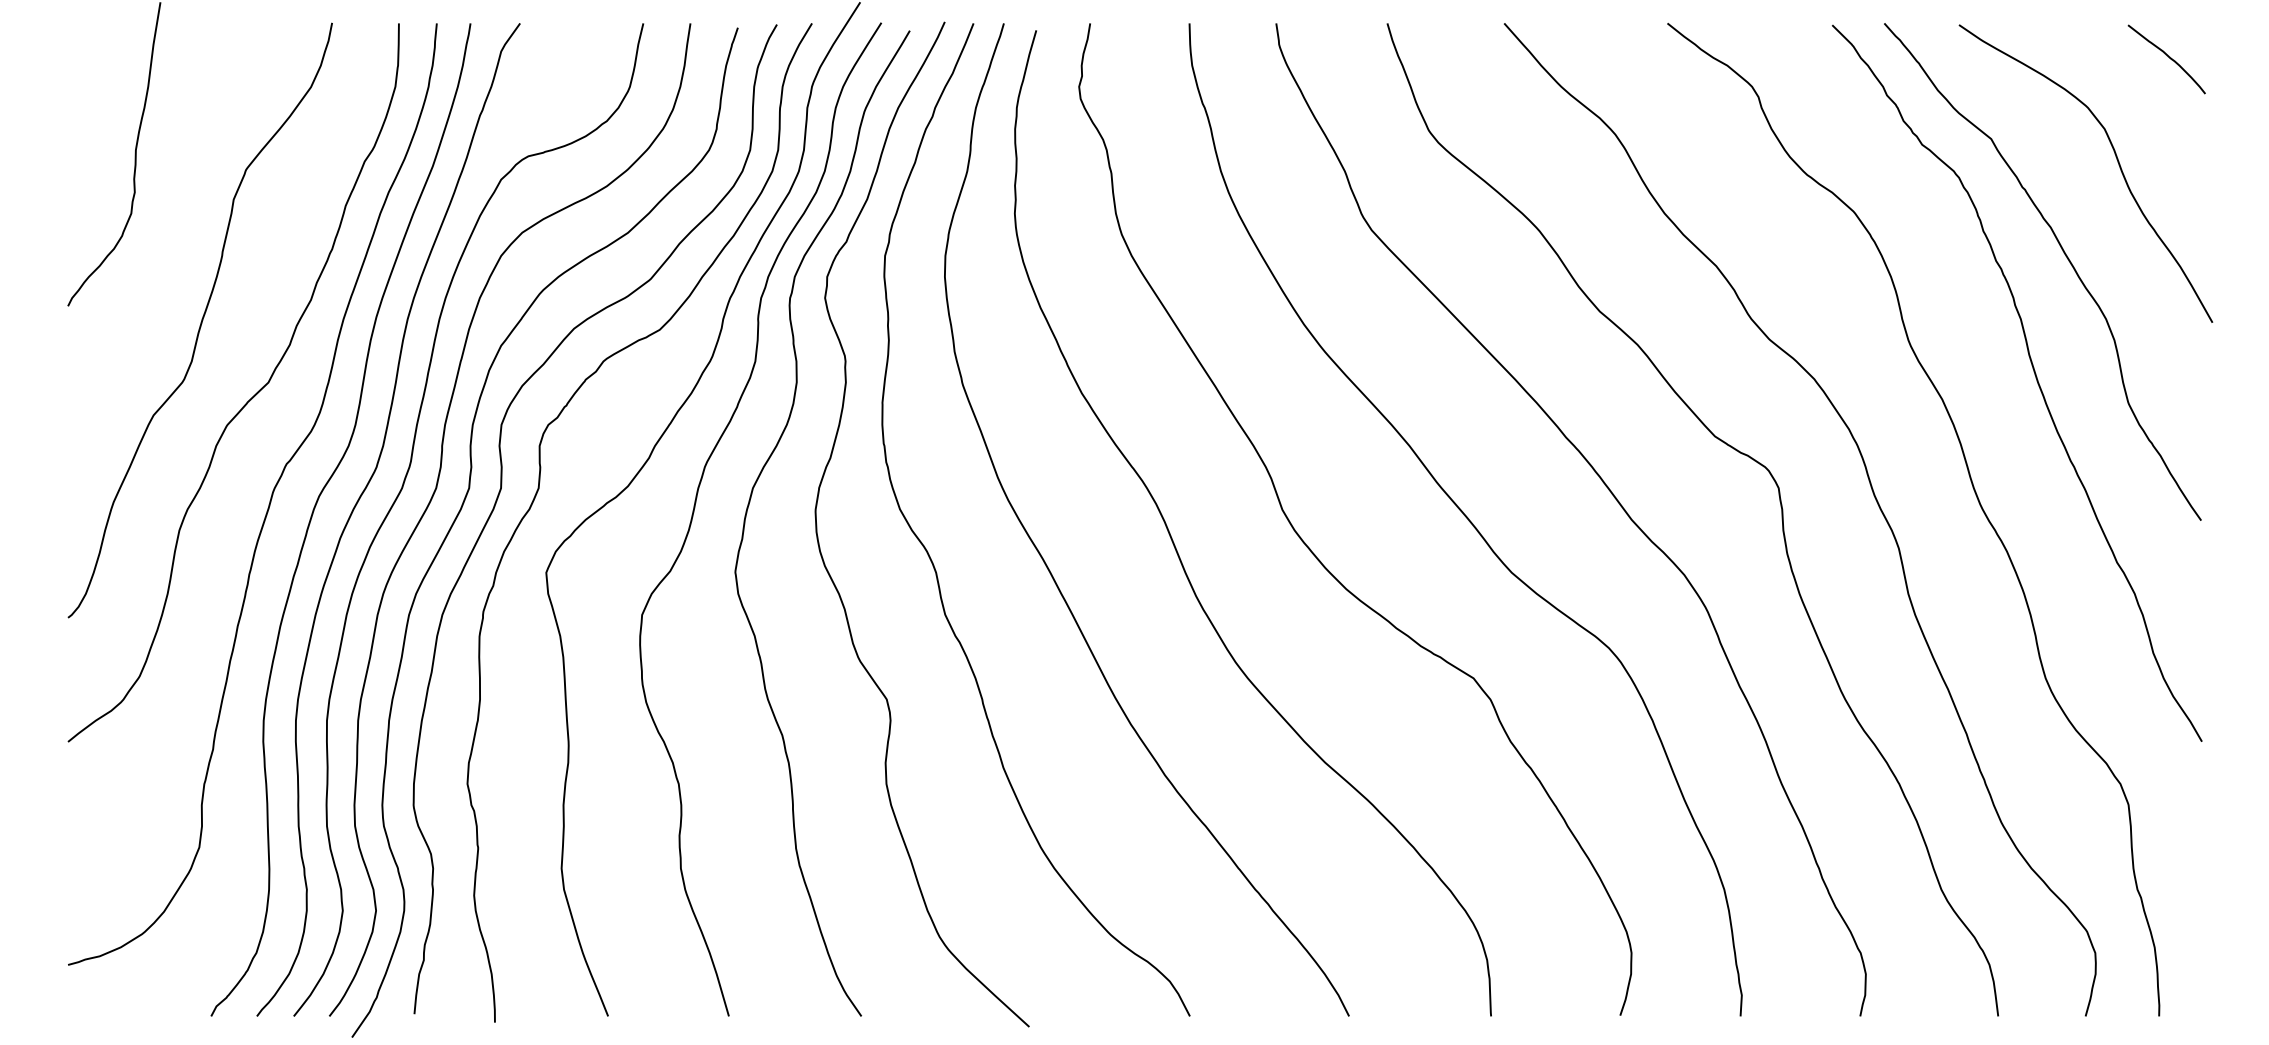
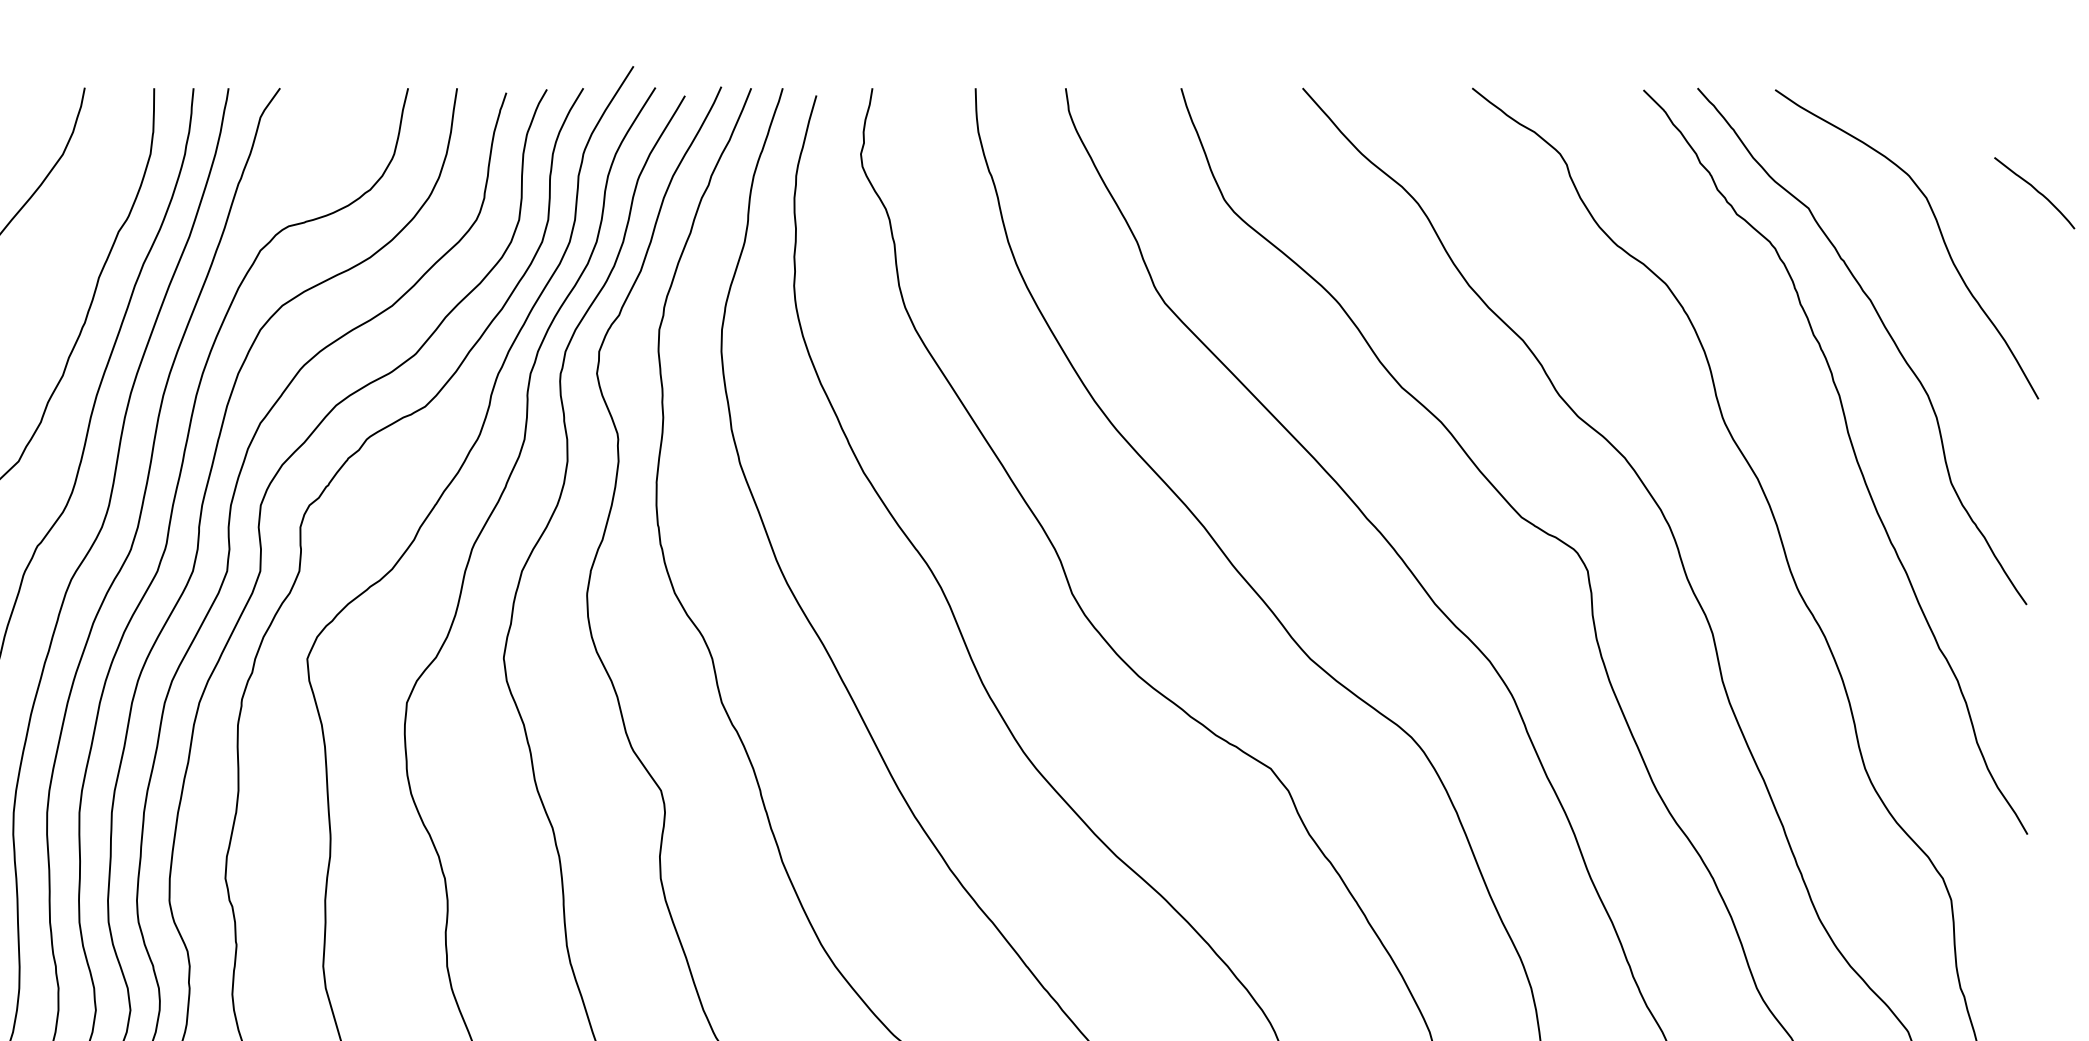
curve: (2168, 57) -> (2036, 191), moved

